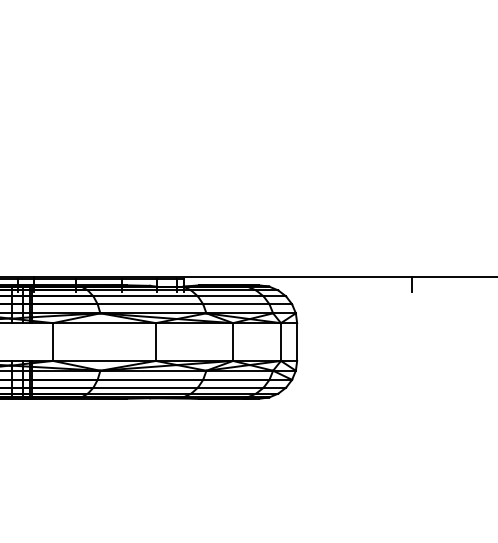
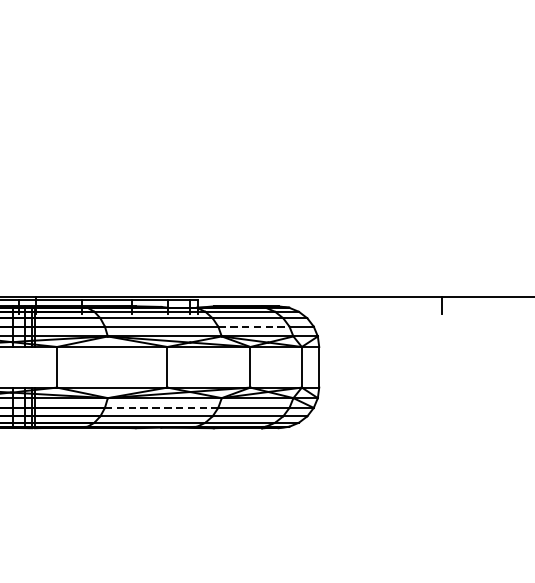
line: (236, 304) -> (254, 326), solid -> dashed
line: (150, 379) -> (161, 407), solid -> dashed

